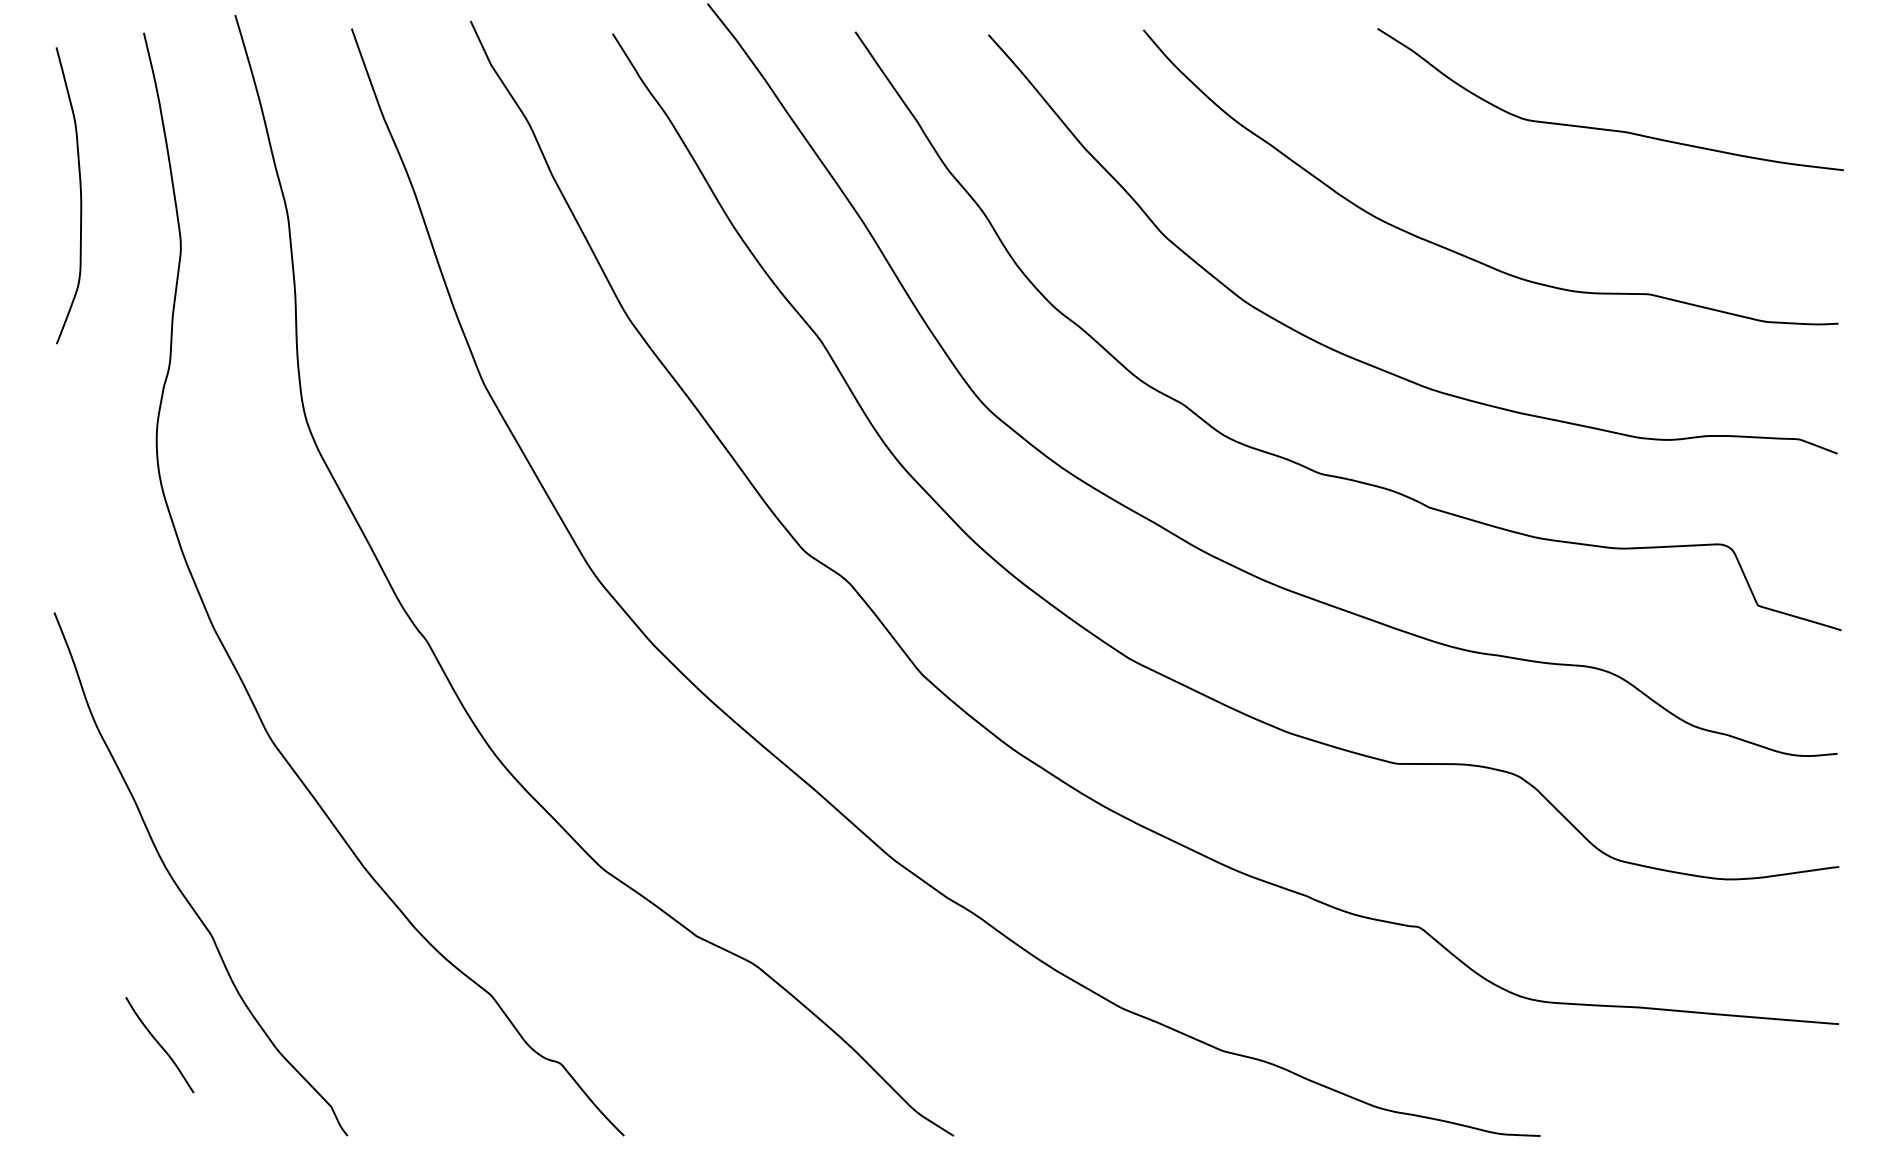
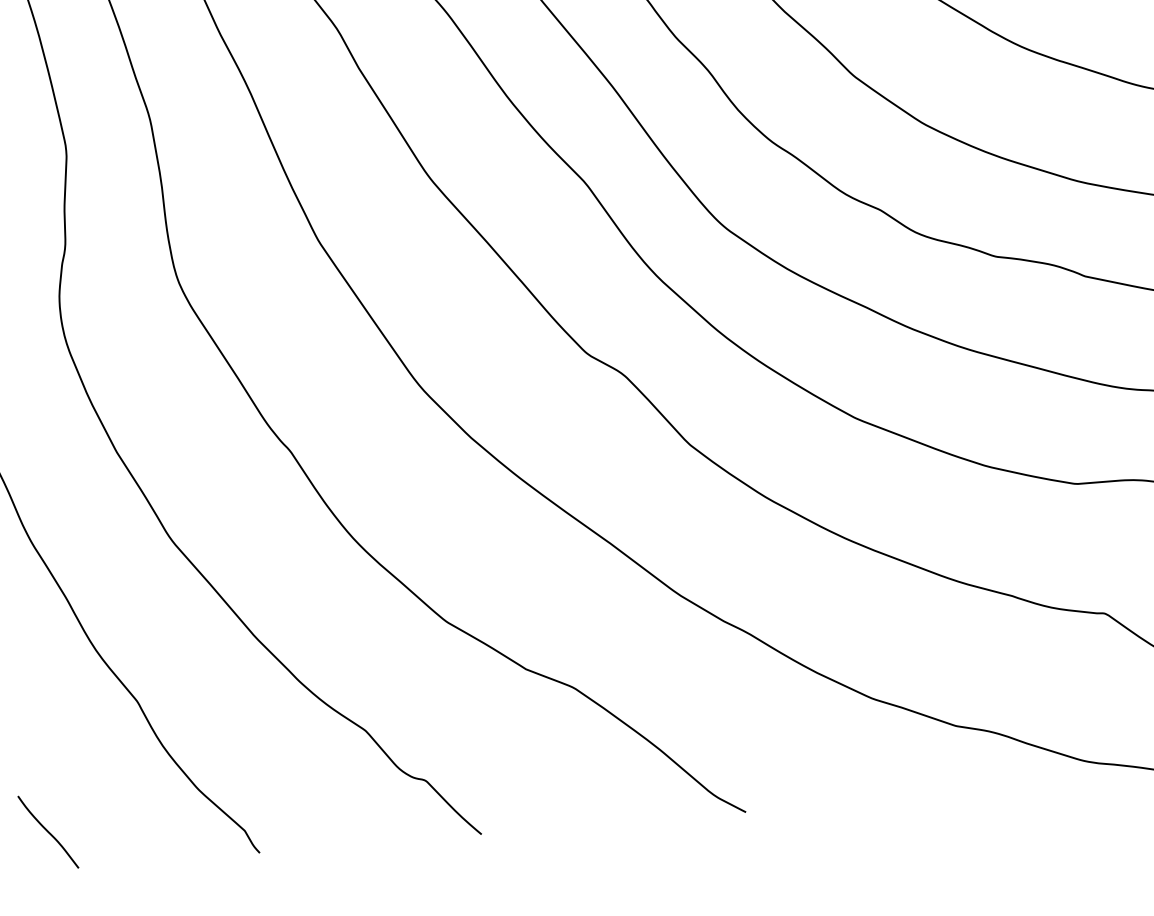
curve: (159, 1045) -> (48, 832), moved

